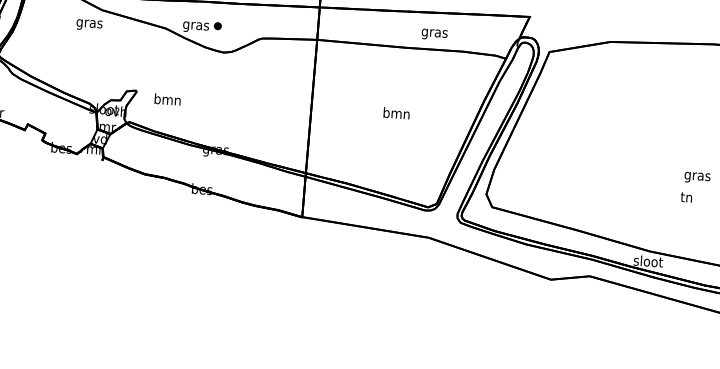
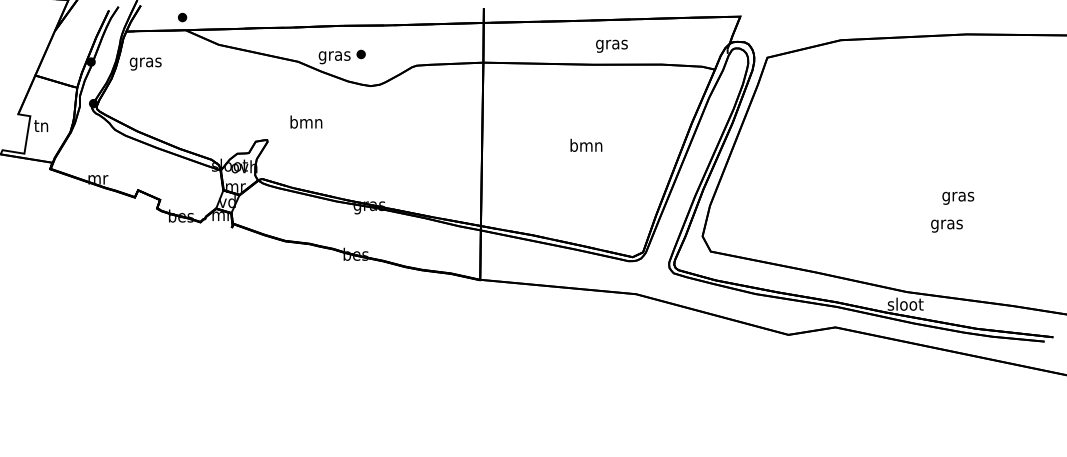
text: (89, 24) -> (145, 63), moved
text: (434, 33) -> (611, 45), moved
text: (167, 99) -> (306, 121), moved
text: (686, 198) -> (946, 224), tn -> gras

